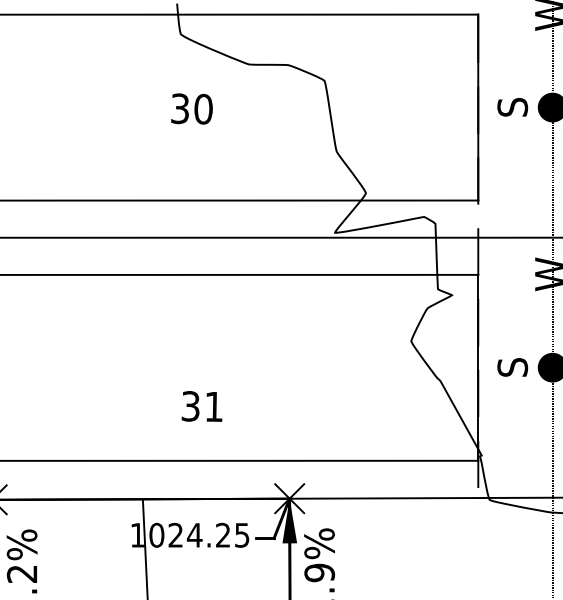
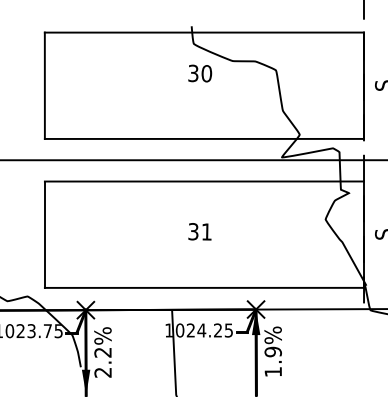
text: (192, 108) -> (200, 73), moved
text: (201, 405) -> (199, 231), moved

